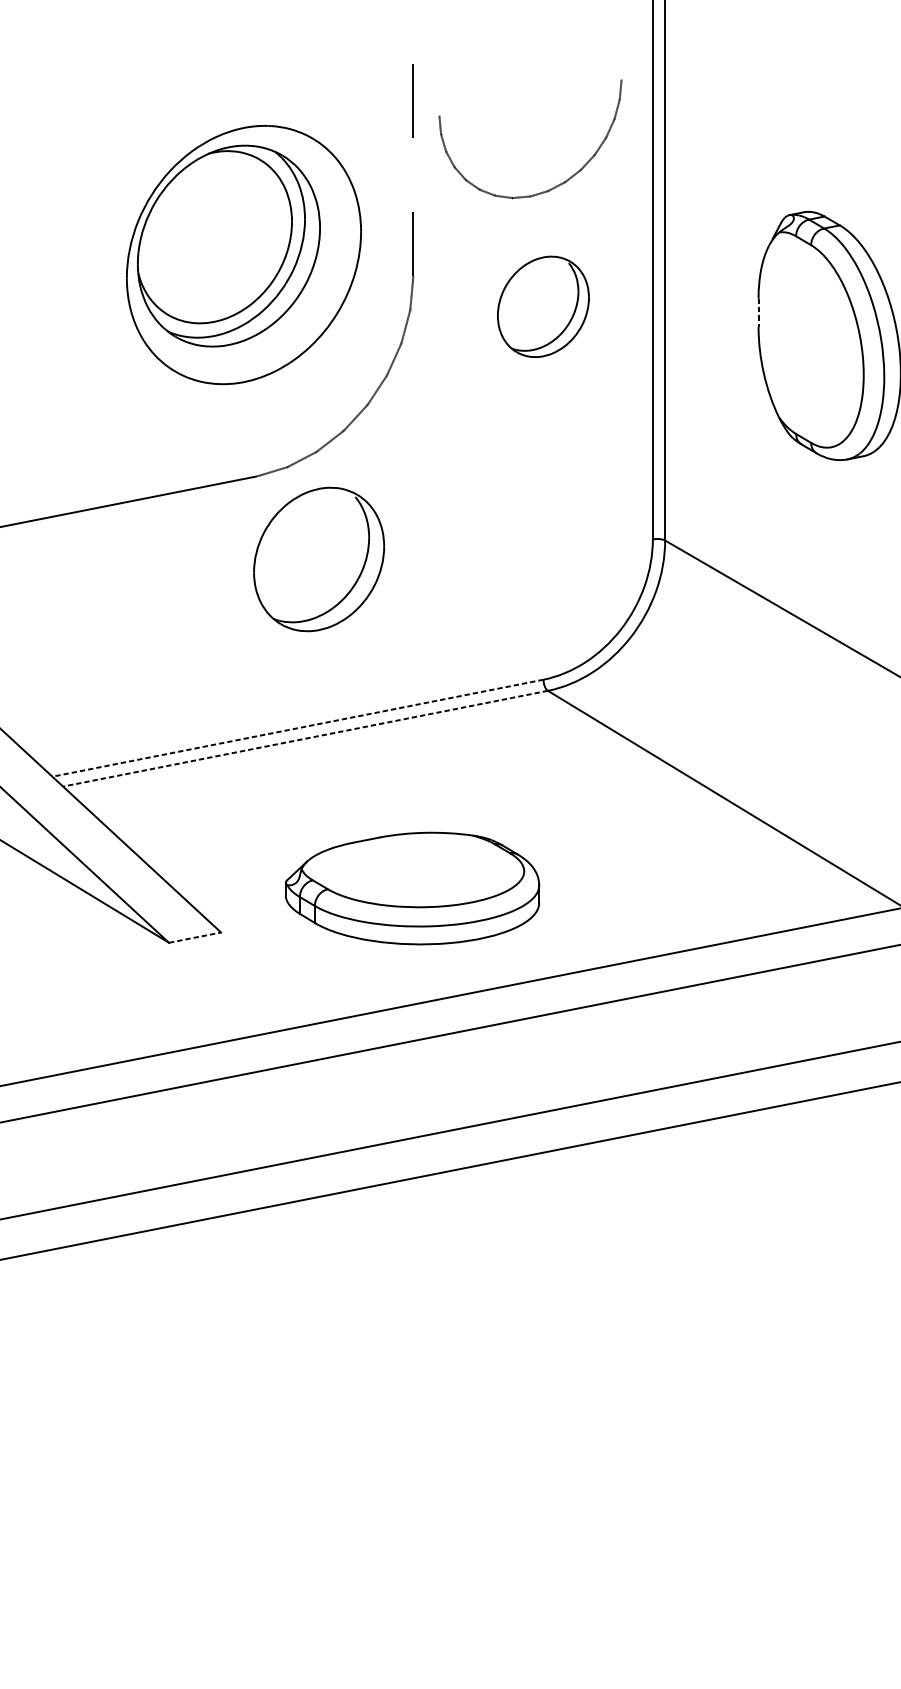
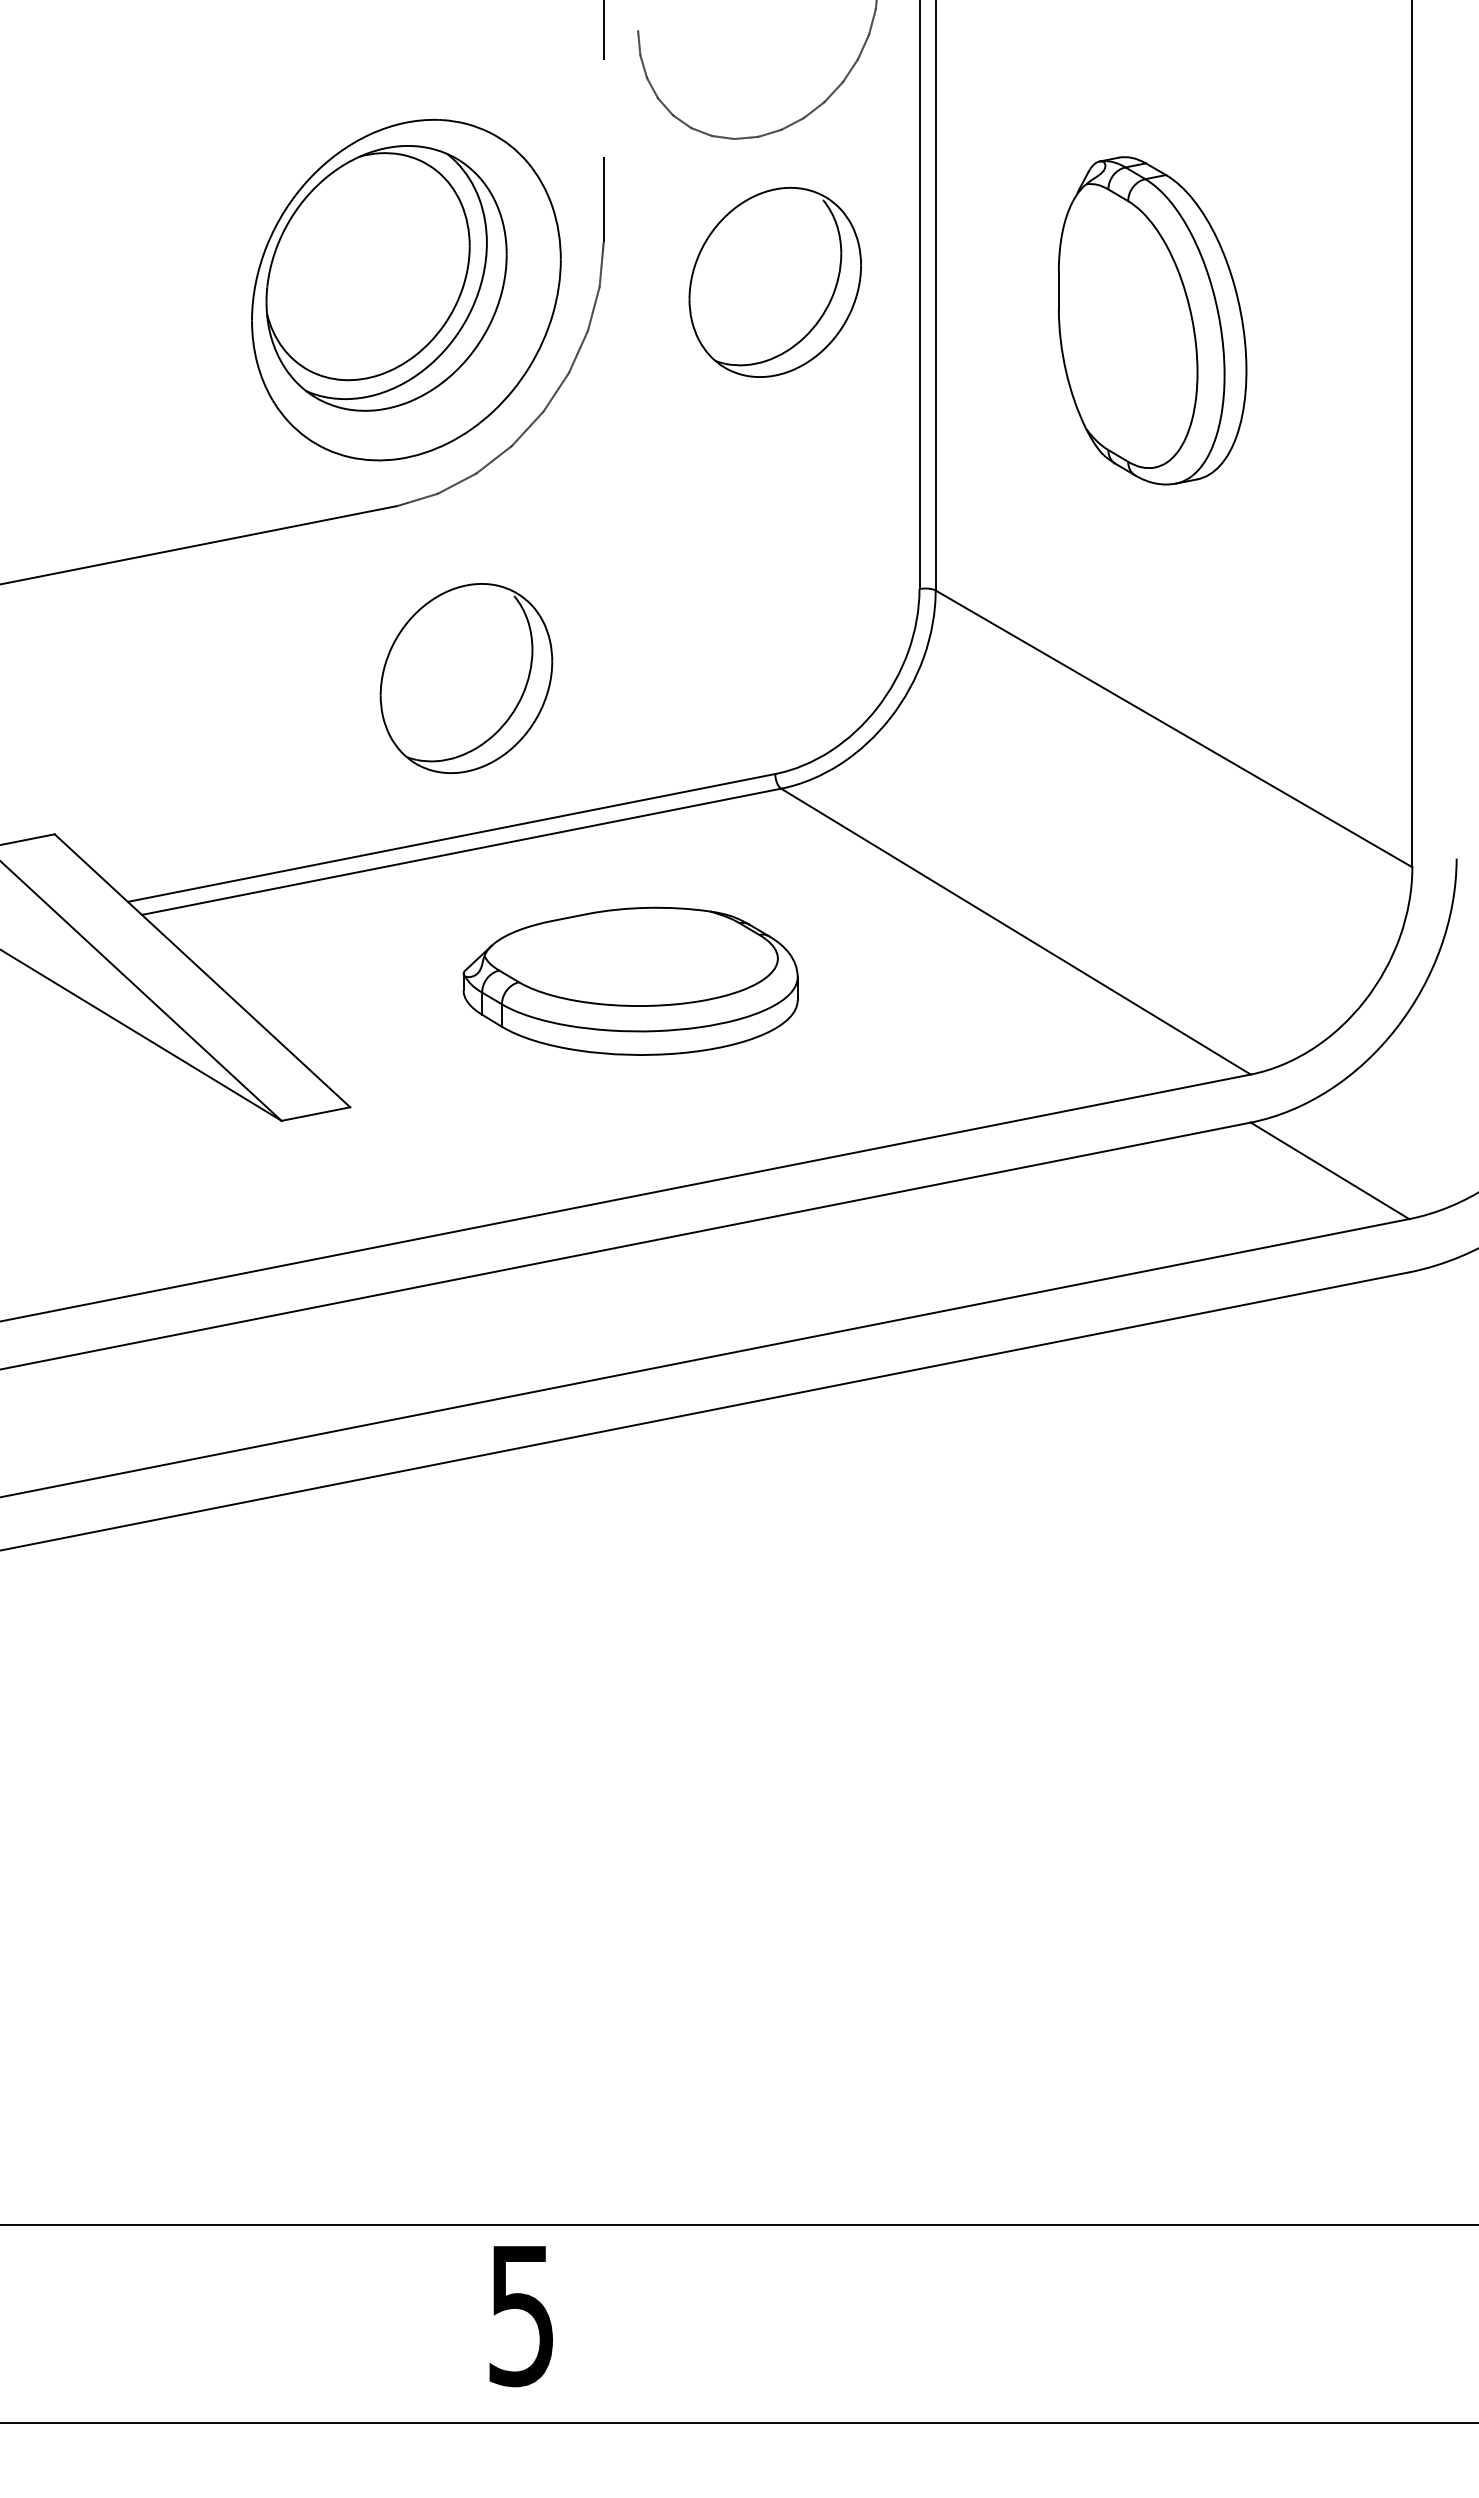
part: (244, 254) -> (406, 289), moved
part: (542, 306) -> (774, 282), size x1.43
line: (758, 312) -> (1058, 290), dashed -> solid
part: (319, 559) -> (466, 678), moved
line: (297, 727) -> (451, 837), dashed -> solid
line: (305, 738) -> (461, 851), dashed -> solid
part: (412, 887) -> (630, 980), moved
line: (194, 937) -> (315, 1114), dashed -> solid

